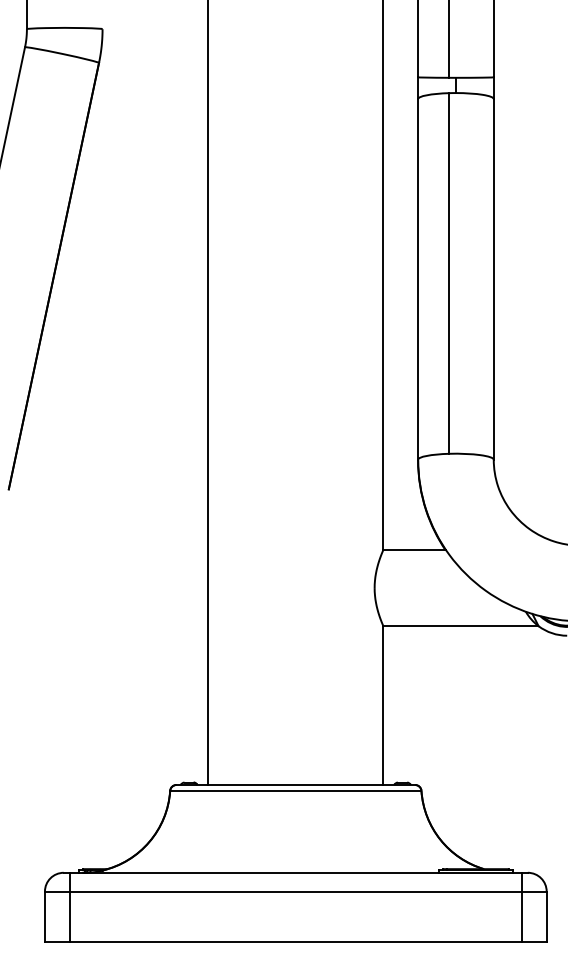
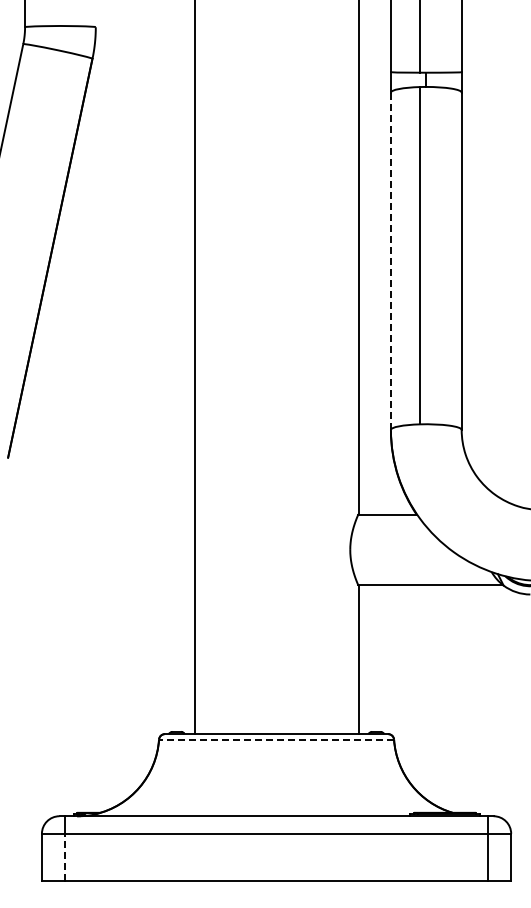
line: (417, 279) -> (390, 261), solid -> dashed
line: (295, 790) -> (276, 739), solid -> dashed
line: (70, 915) -> (65, 856), solid -> dashed

